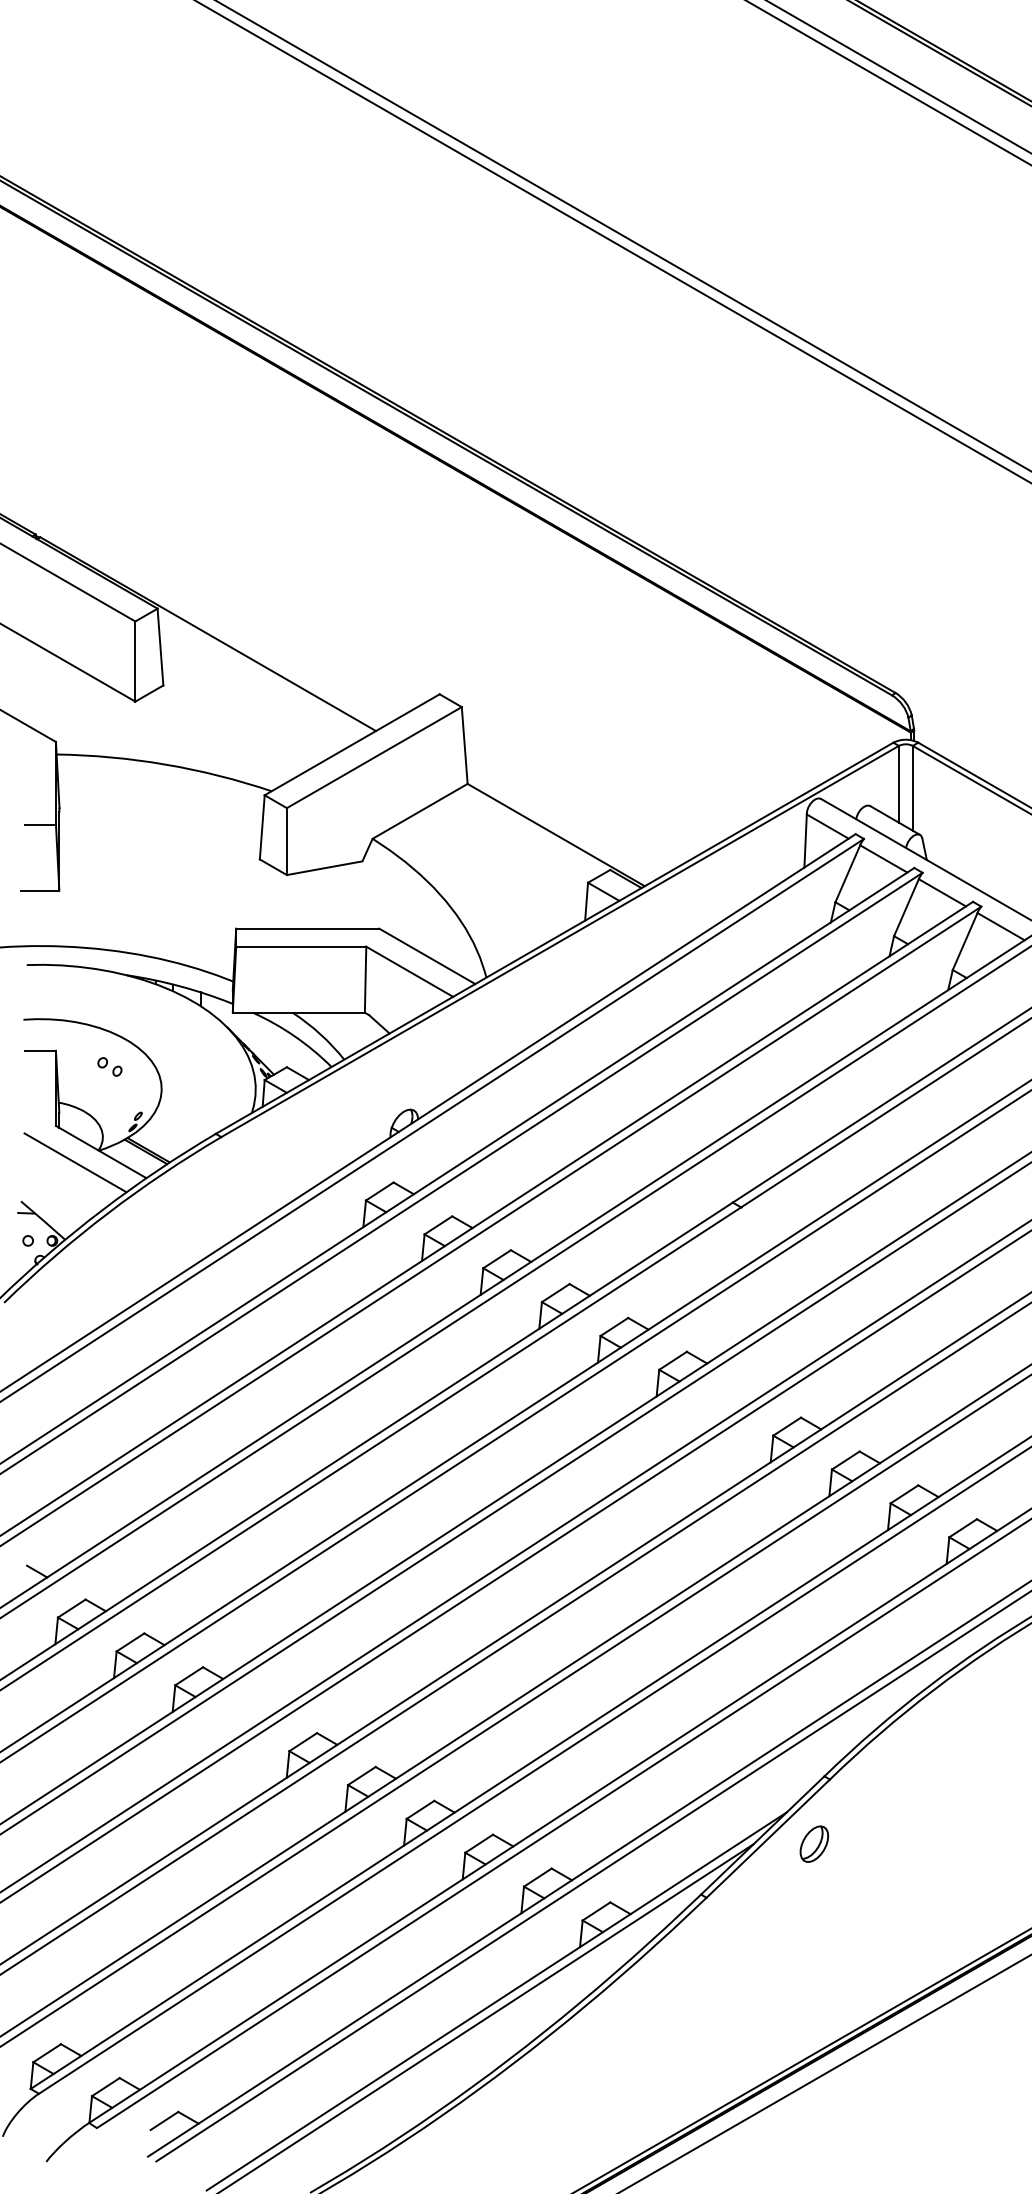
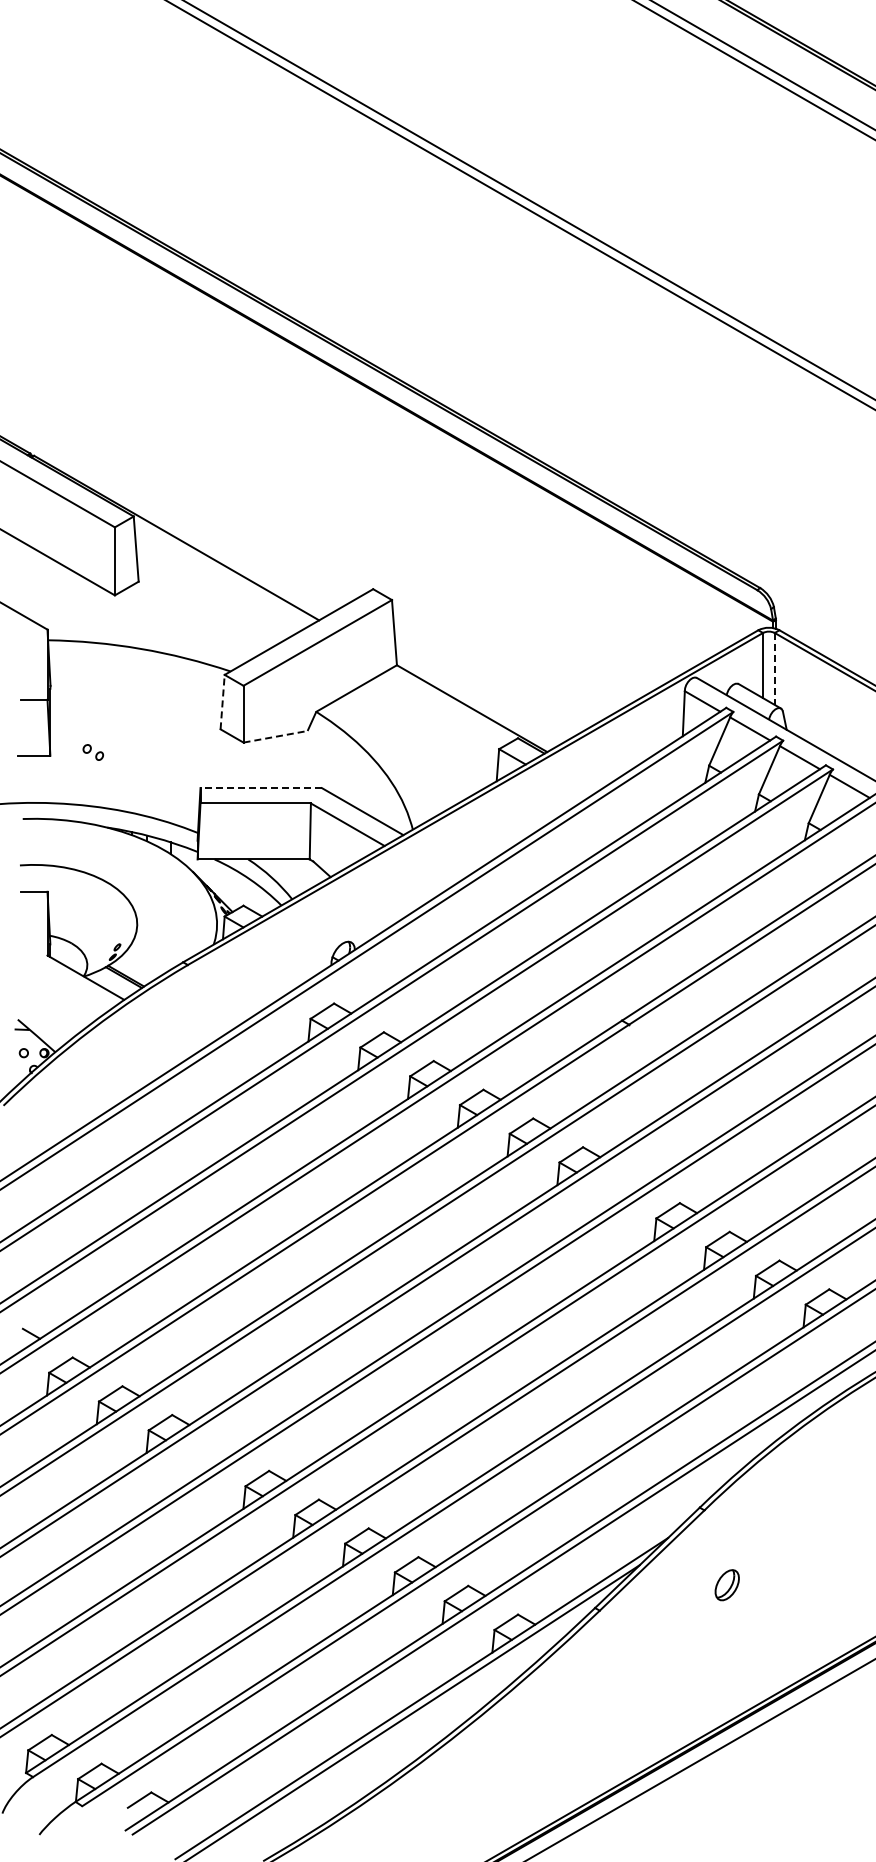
line: (912, 787) -> (774, 668), solid -> dashed
line: (262, 826) -> (222, 701), solid -> dashed
line: (324, 867) -> (275, 736), solid -> dashed
line: (308, 929) -> (261, 788), solid -> dashed
part: (108, 1066) -> (92, 752), moved
line: (74, 1162) -> (63, 986), removed
part: (813, 1844) -> (726, 1585), moved

